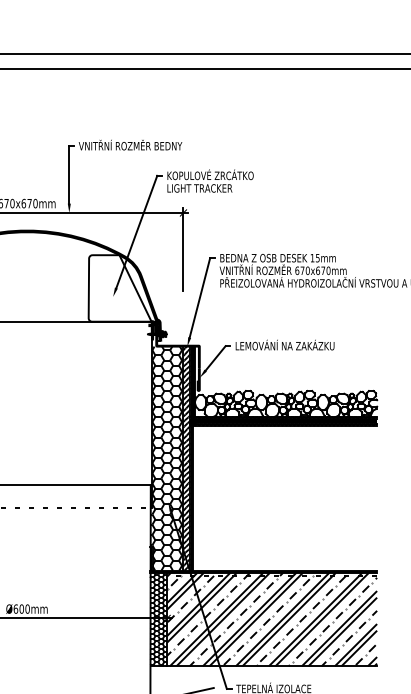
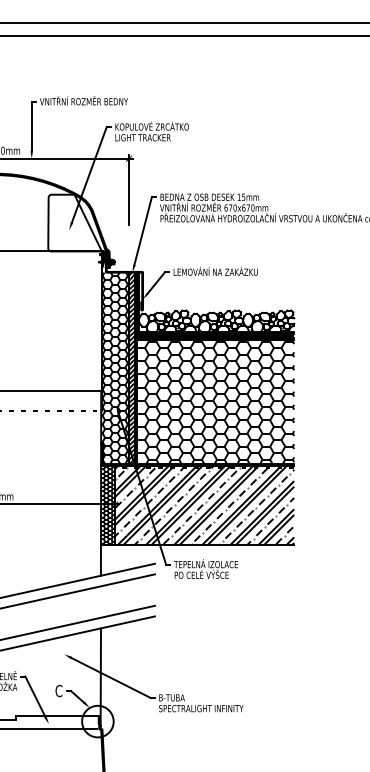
hatch: (284, 497) -> (215, 401), added

